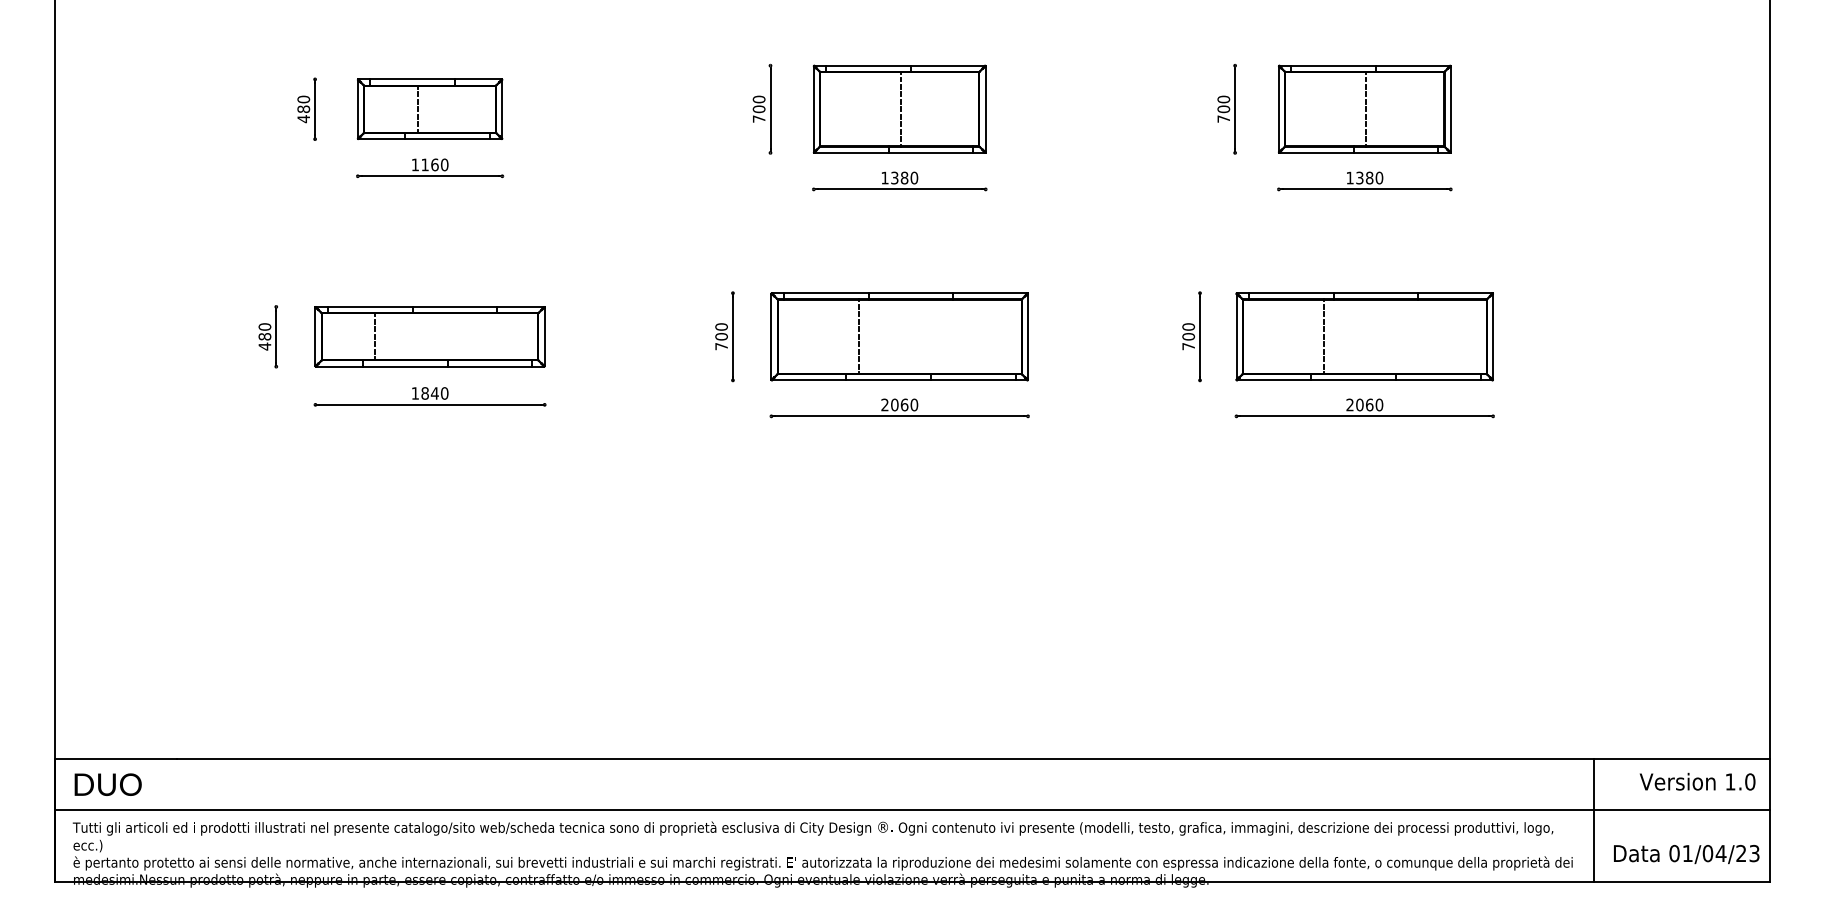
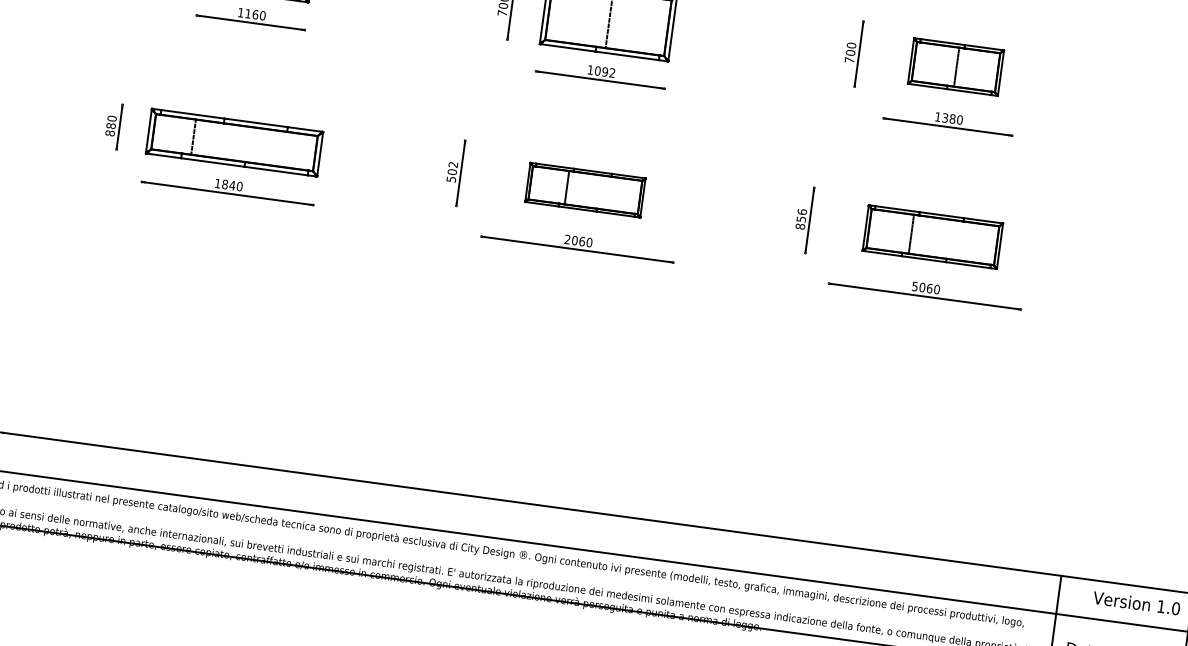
part: (1364, 108) -> (955, 66), size x0.7
text: (904, 177) -> (605, 71), 1380 -> 1092
text: (721, 336) -> (452, 171), 700 -> 502
part: (899, 336) -> (585, 189), size x0.6
text: (1188, 336) -> (801, 219), 700 -> 856
part: (1364, 336) -> (932, 236), size x0.7
text: (264, 346) -> (109, 133), 480 -> 880
text: (1349, 404) -> (914, 286), 2060 -> 5060

